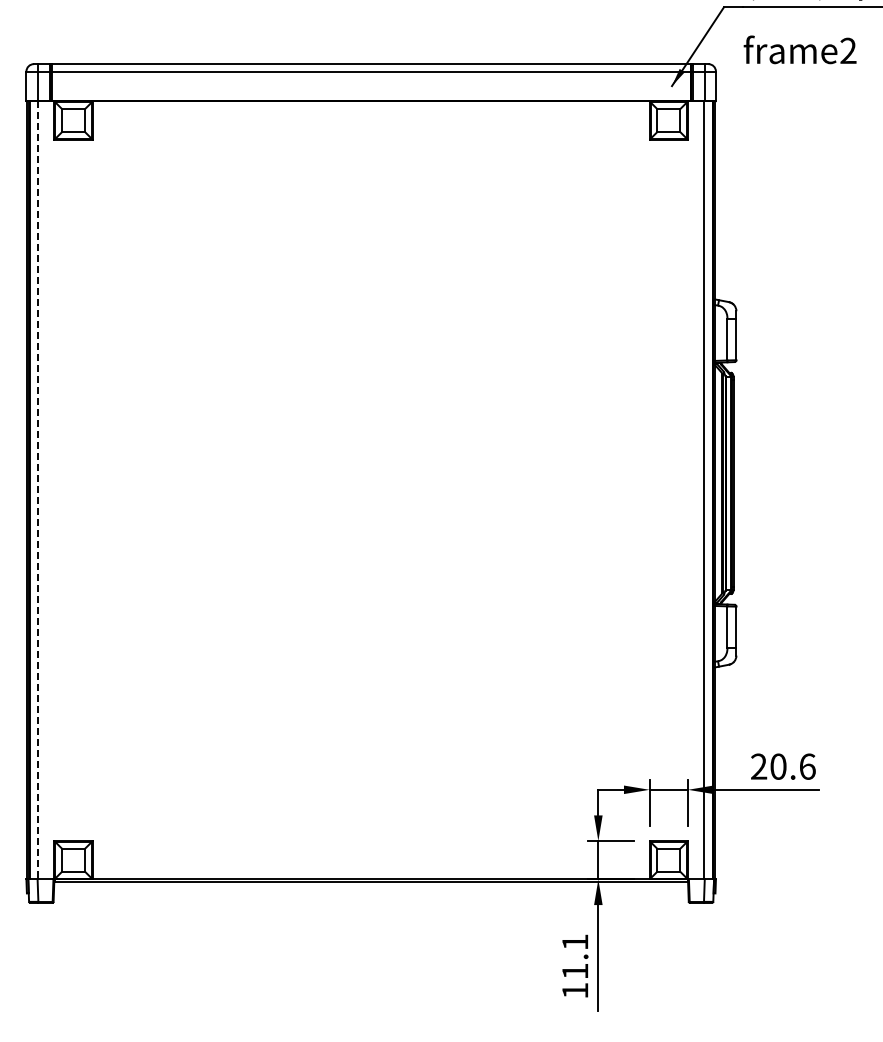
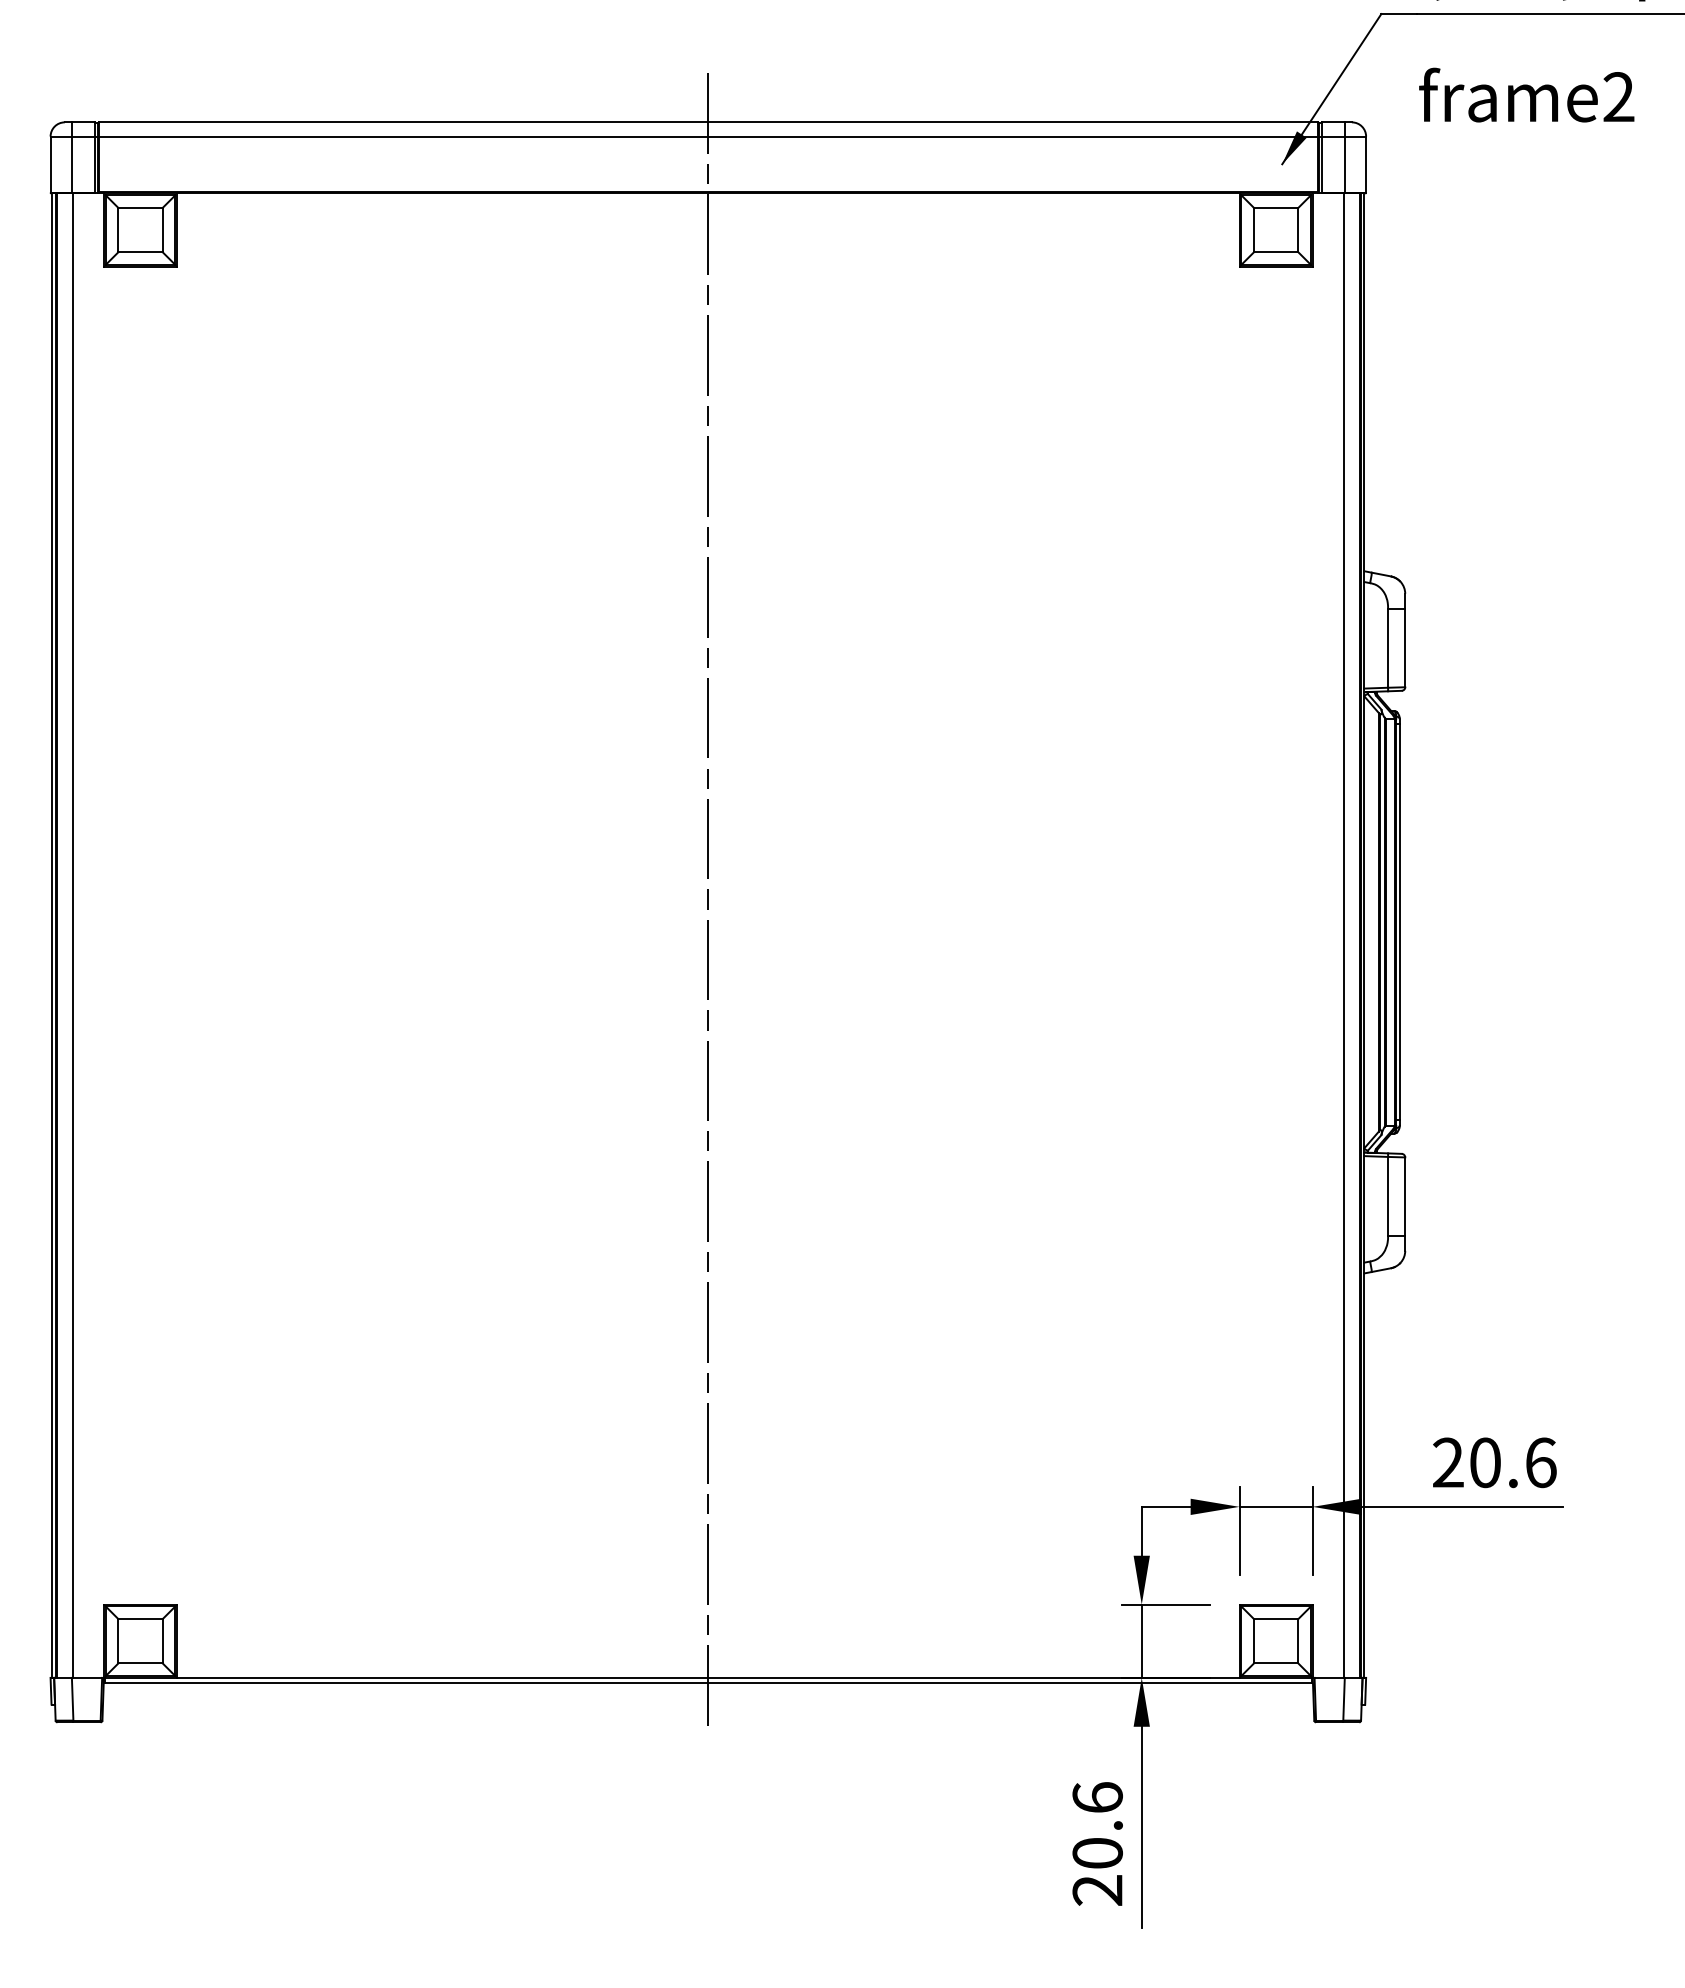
line: (371, 472) -> (708, 901), added
line: (38, 490) -> (73, 935), dashed -> solid
text: (575, 966) -> (1098, 1843), 11.1 -> 20.6

